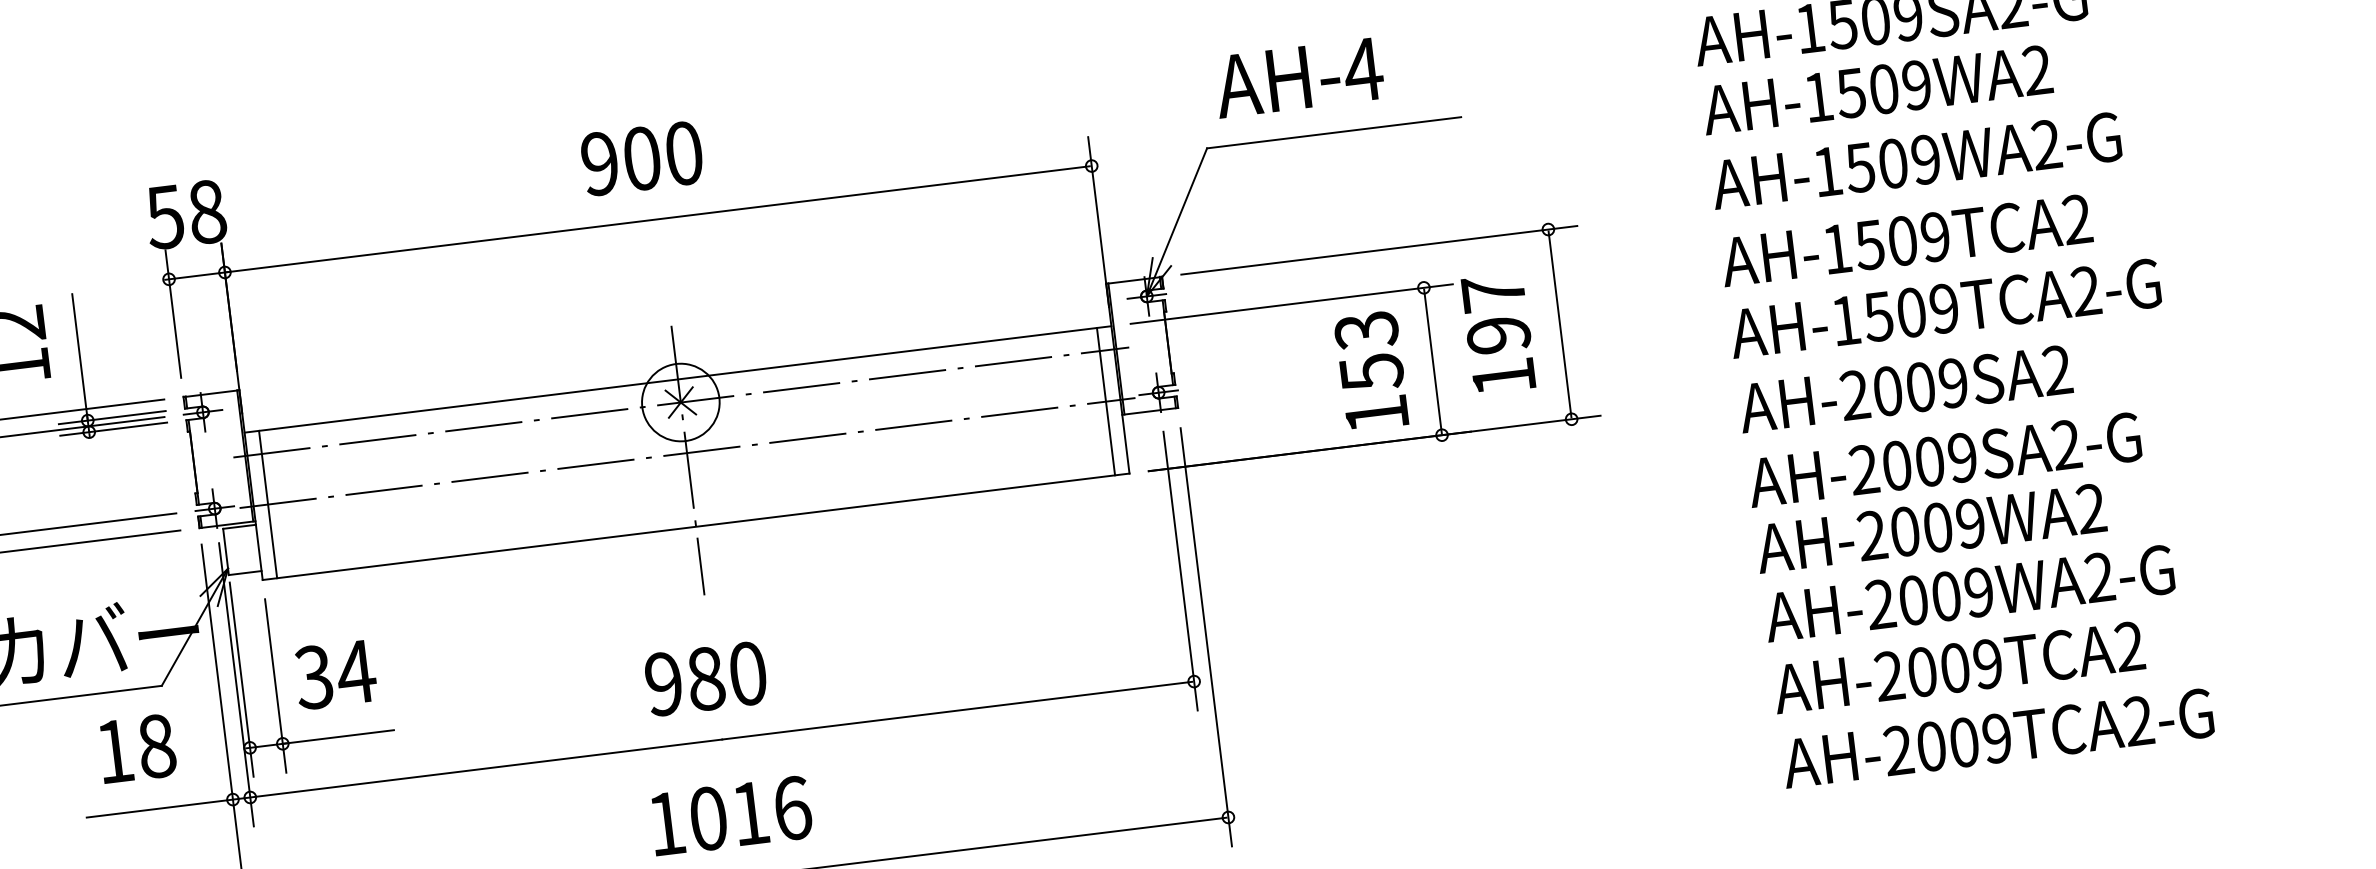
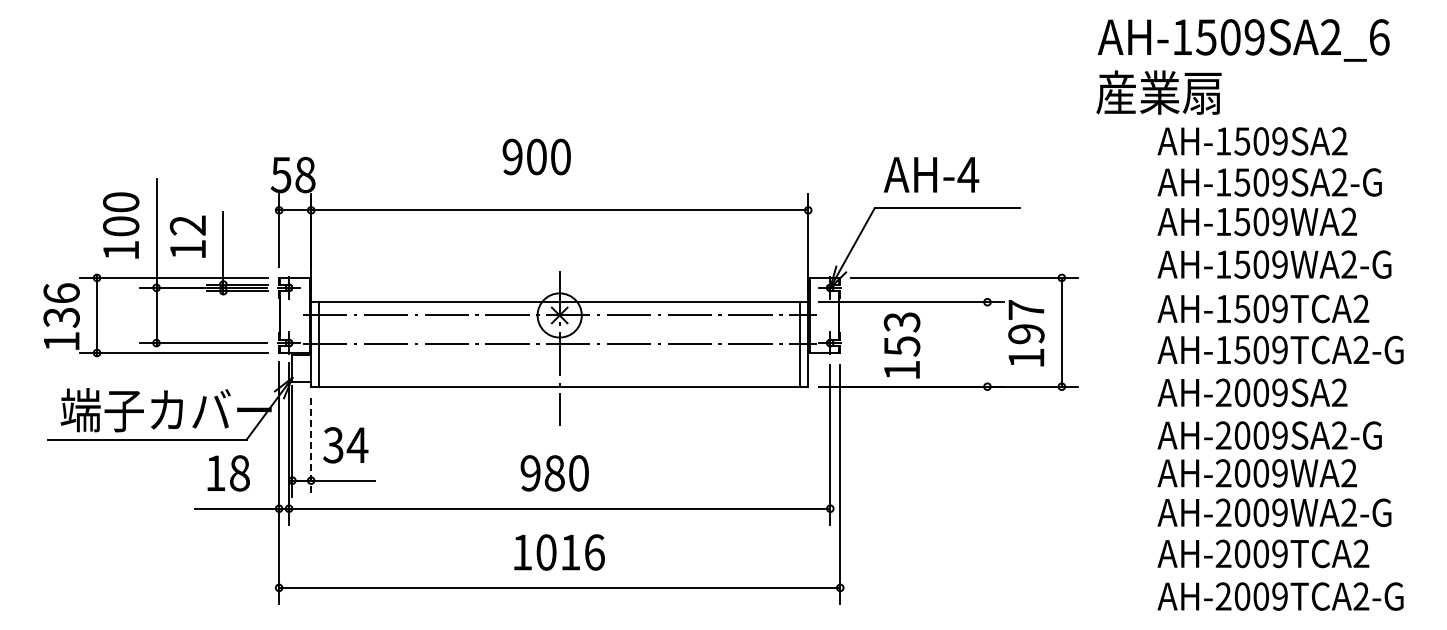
text: (641, 157) -> (536, 156), moved
line: (1433, 361) -> (987, 344), removed
text: (1370, 371) -> (901, 345), moved
line: (276, 685) -> (311, 447), solid -> dashed

